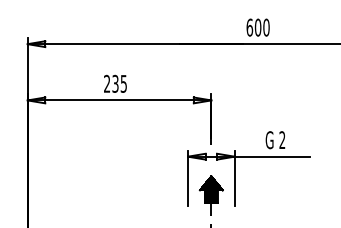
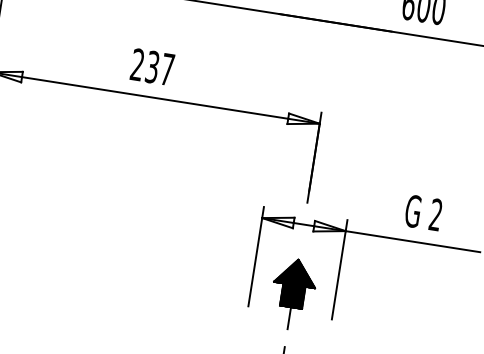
text: (123, 83) -> (166, 68), 235 -> 237

